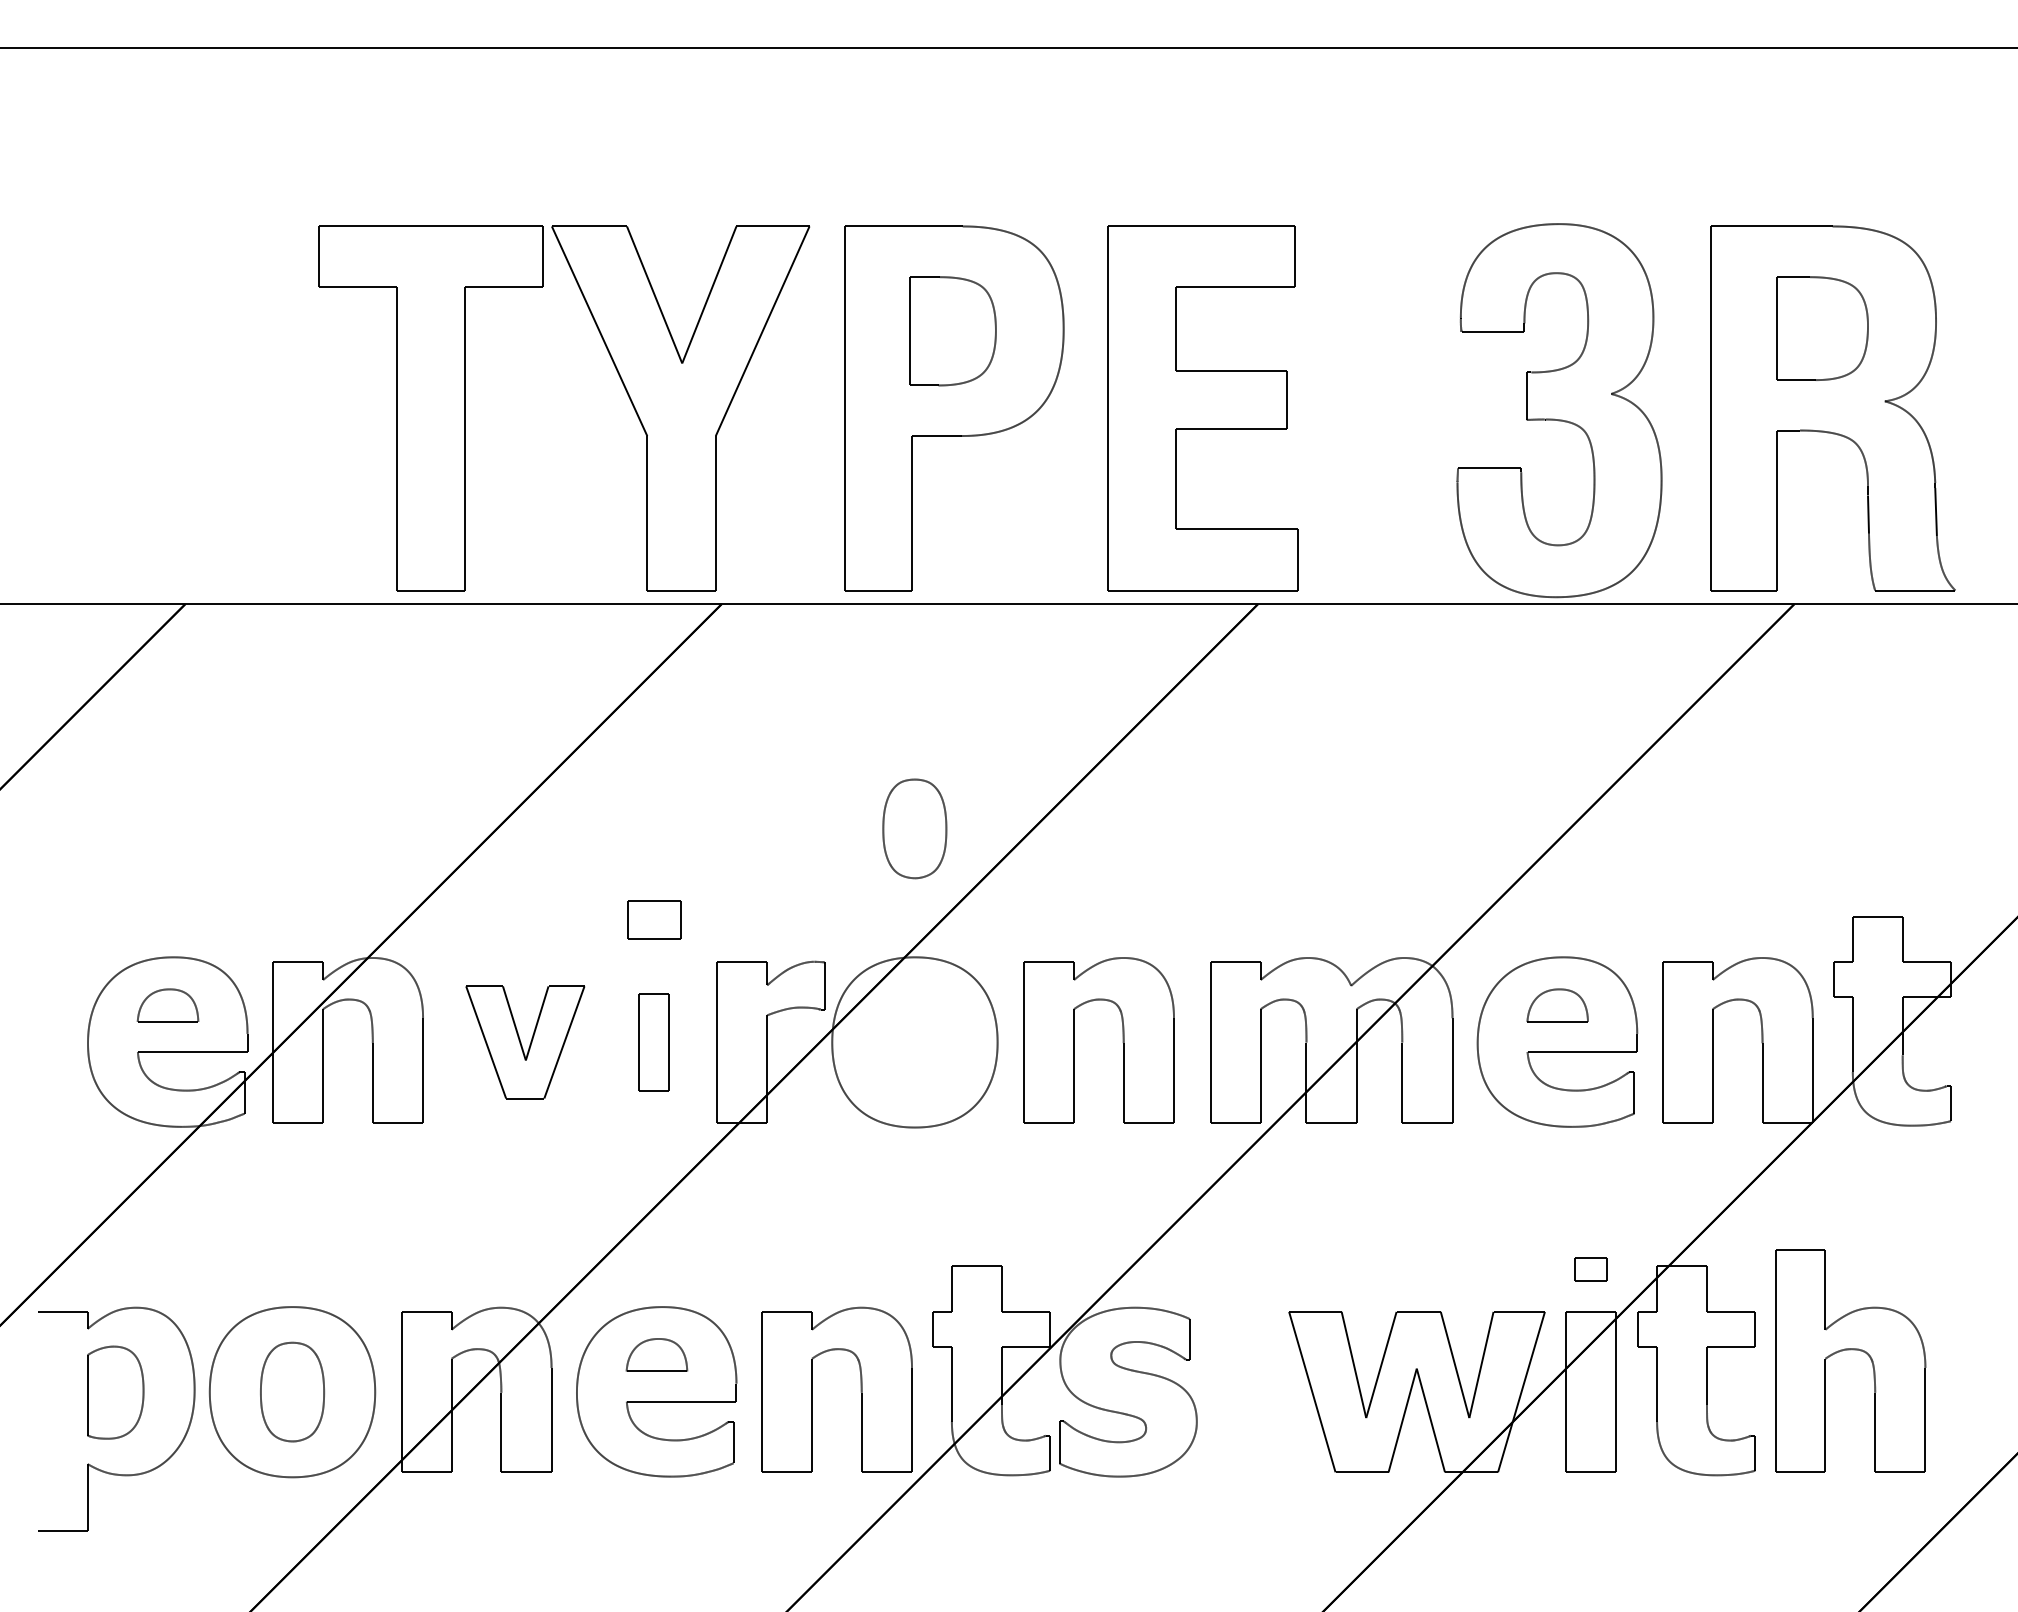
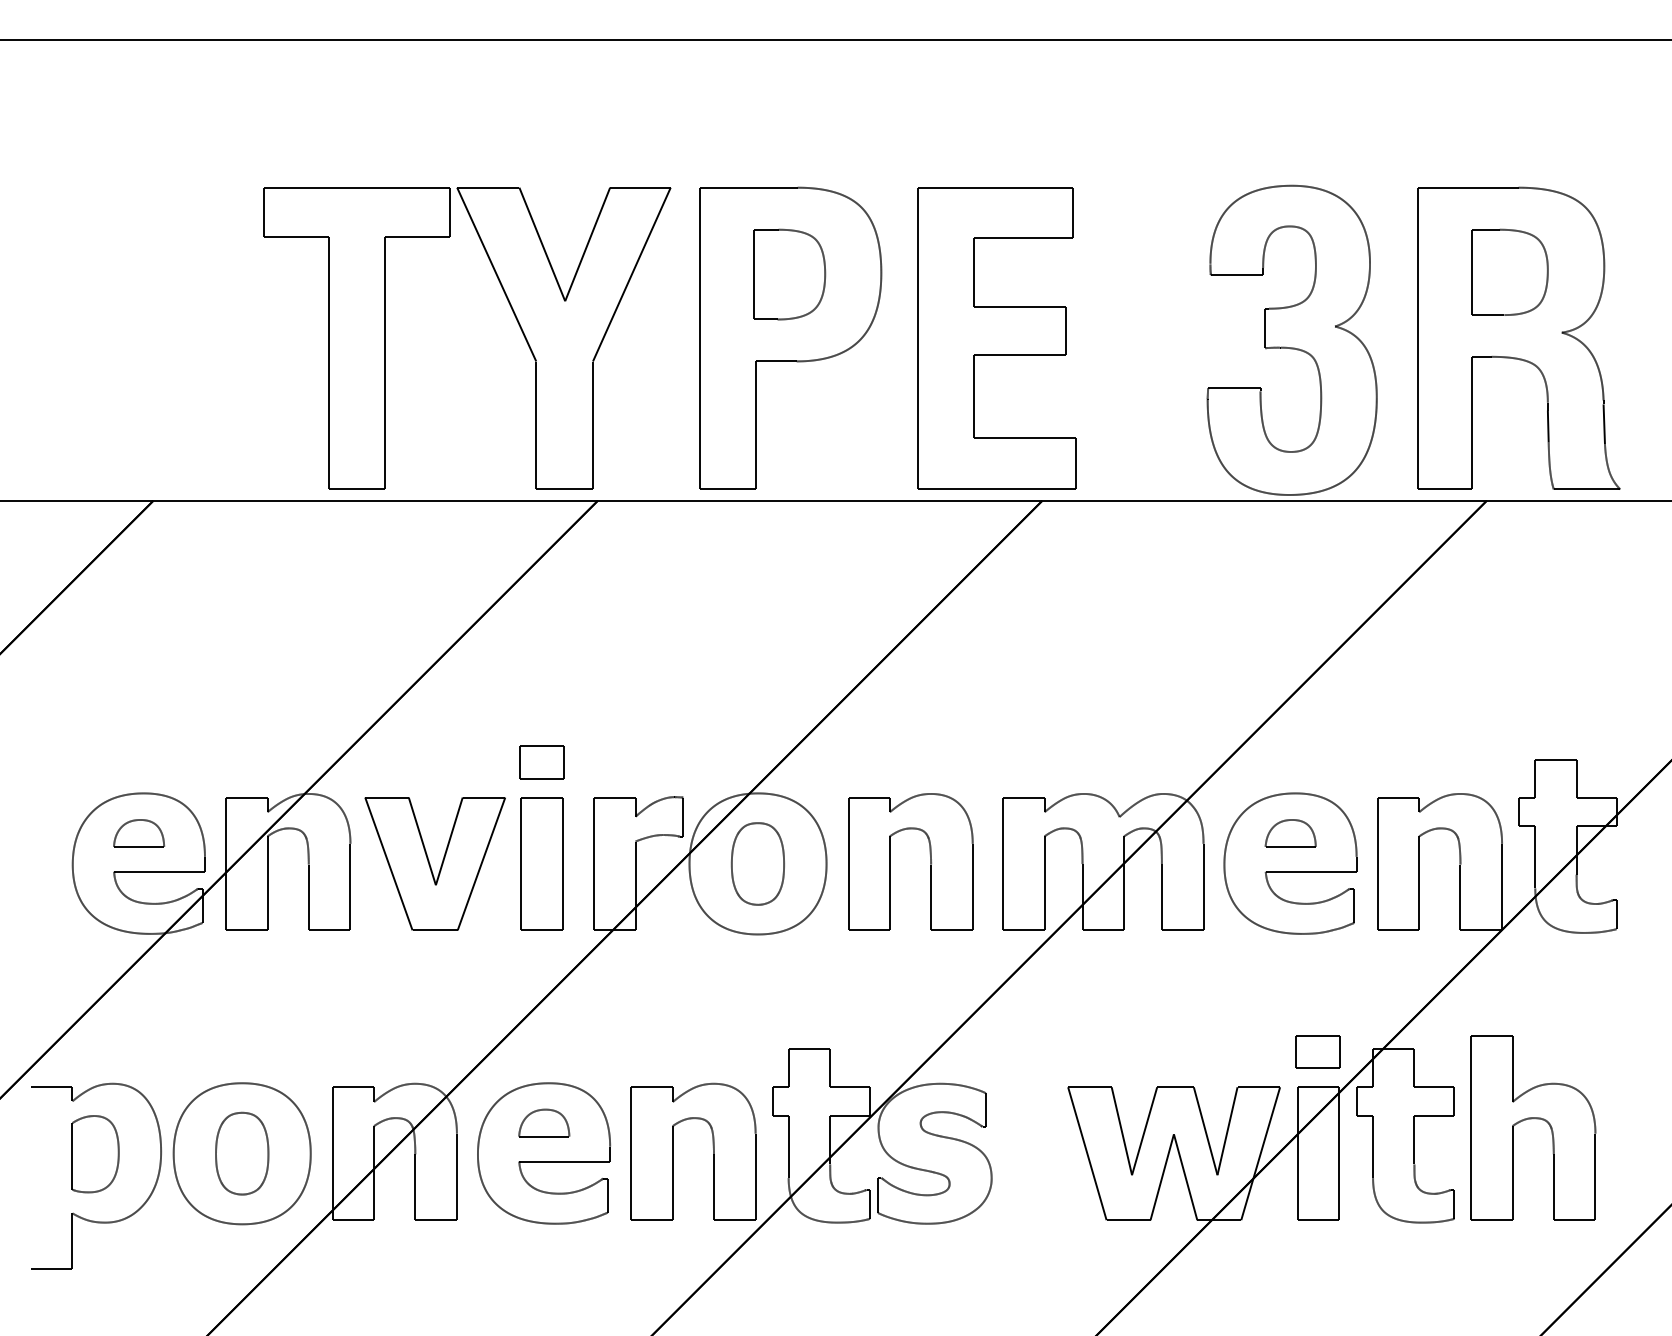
part: (914, 828) -> (757, 863), moved
part: (524, 1041) -> (434, 863), size x1.43
part: (653, 1041) -> (541, 863), size x1.67
part: (1590, 1268) -> (1317, 1051), size x1.67

